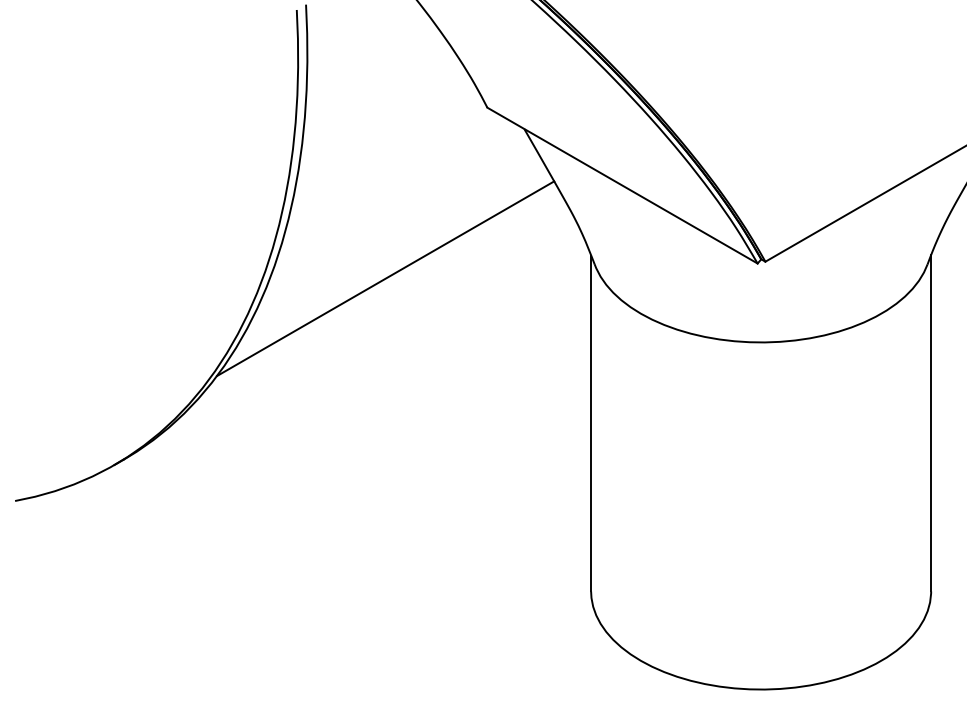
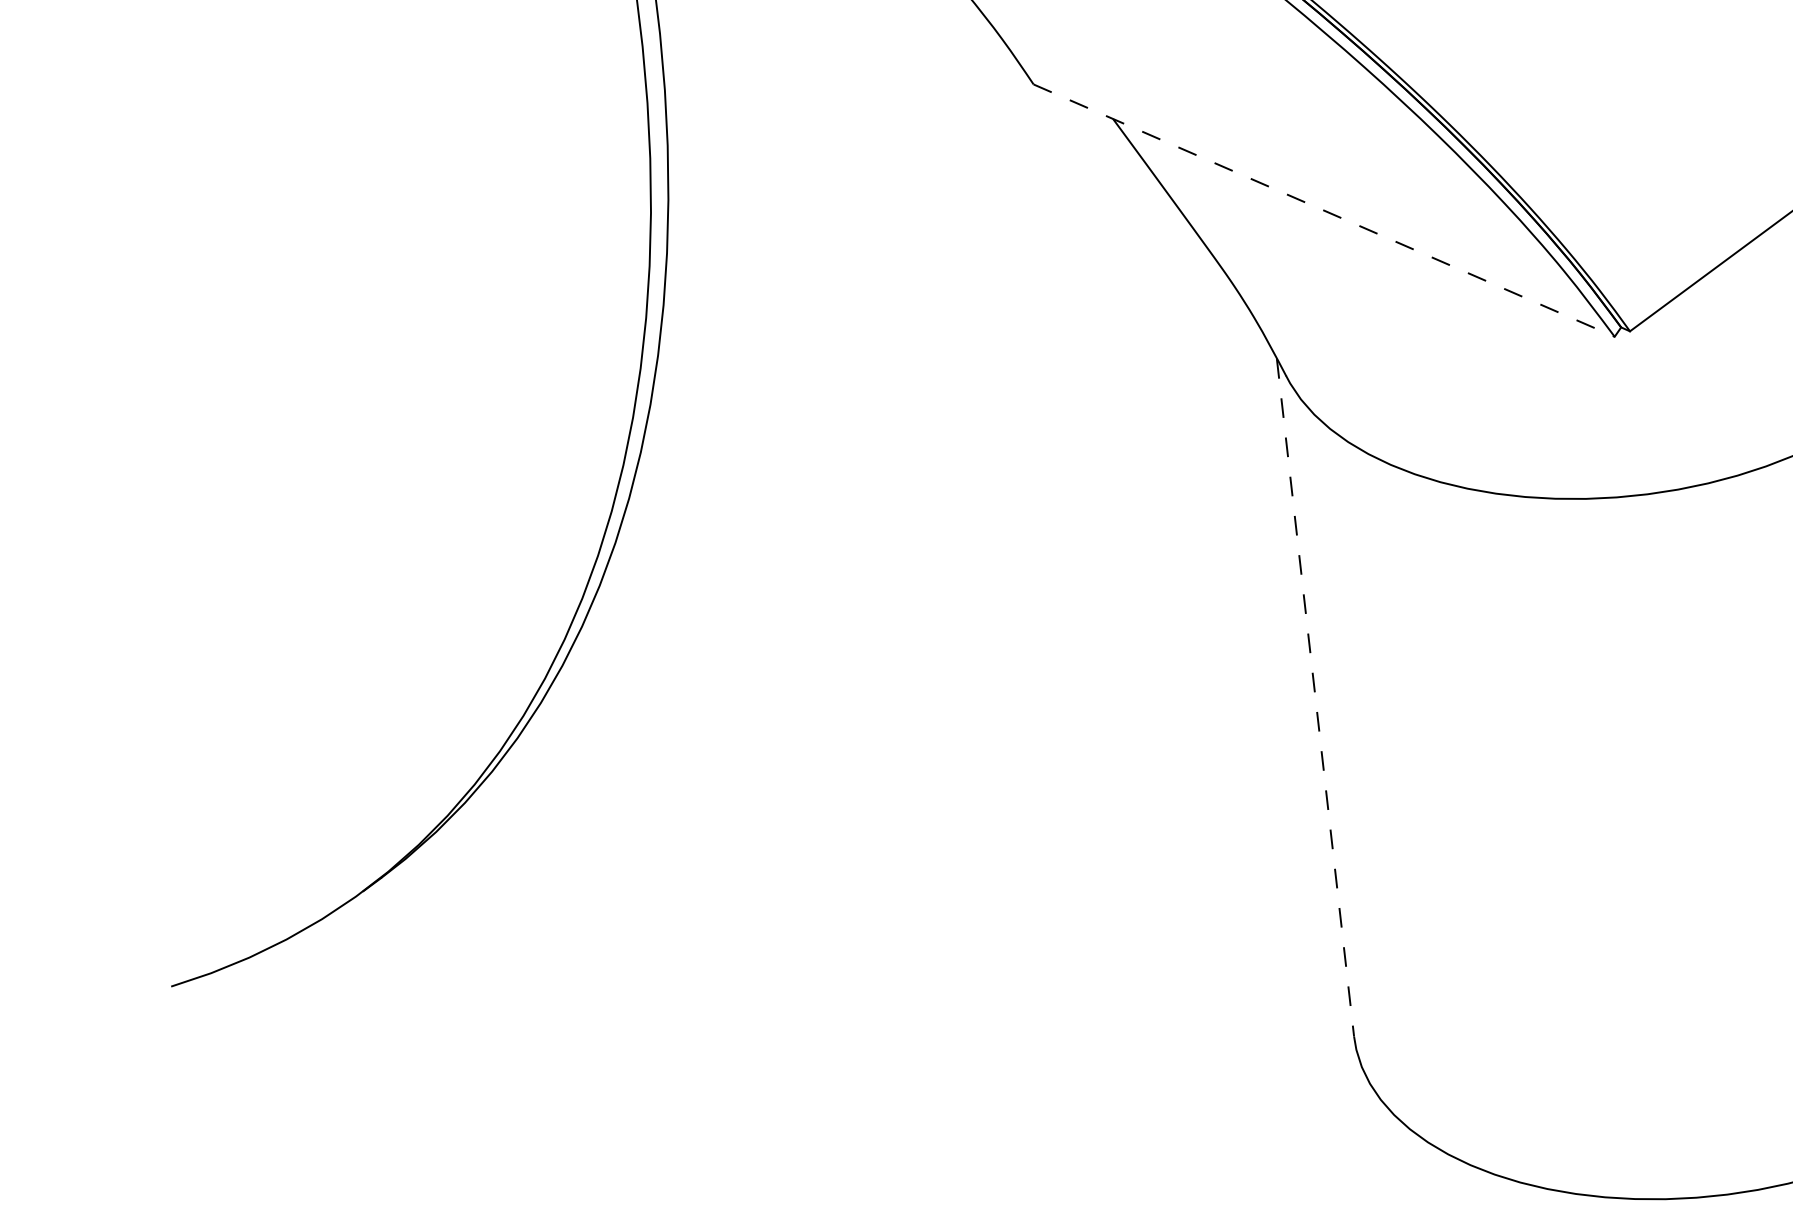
line: (622, 185) -> (1324, 210), solid -> dashed
line: (385, 278) -> (867, 452), removed
line: (591, 423) -> (1316, 697), solid -> dashed

